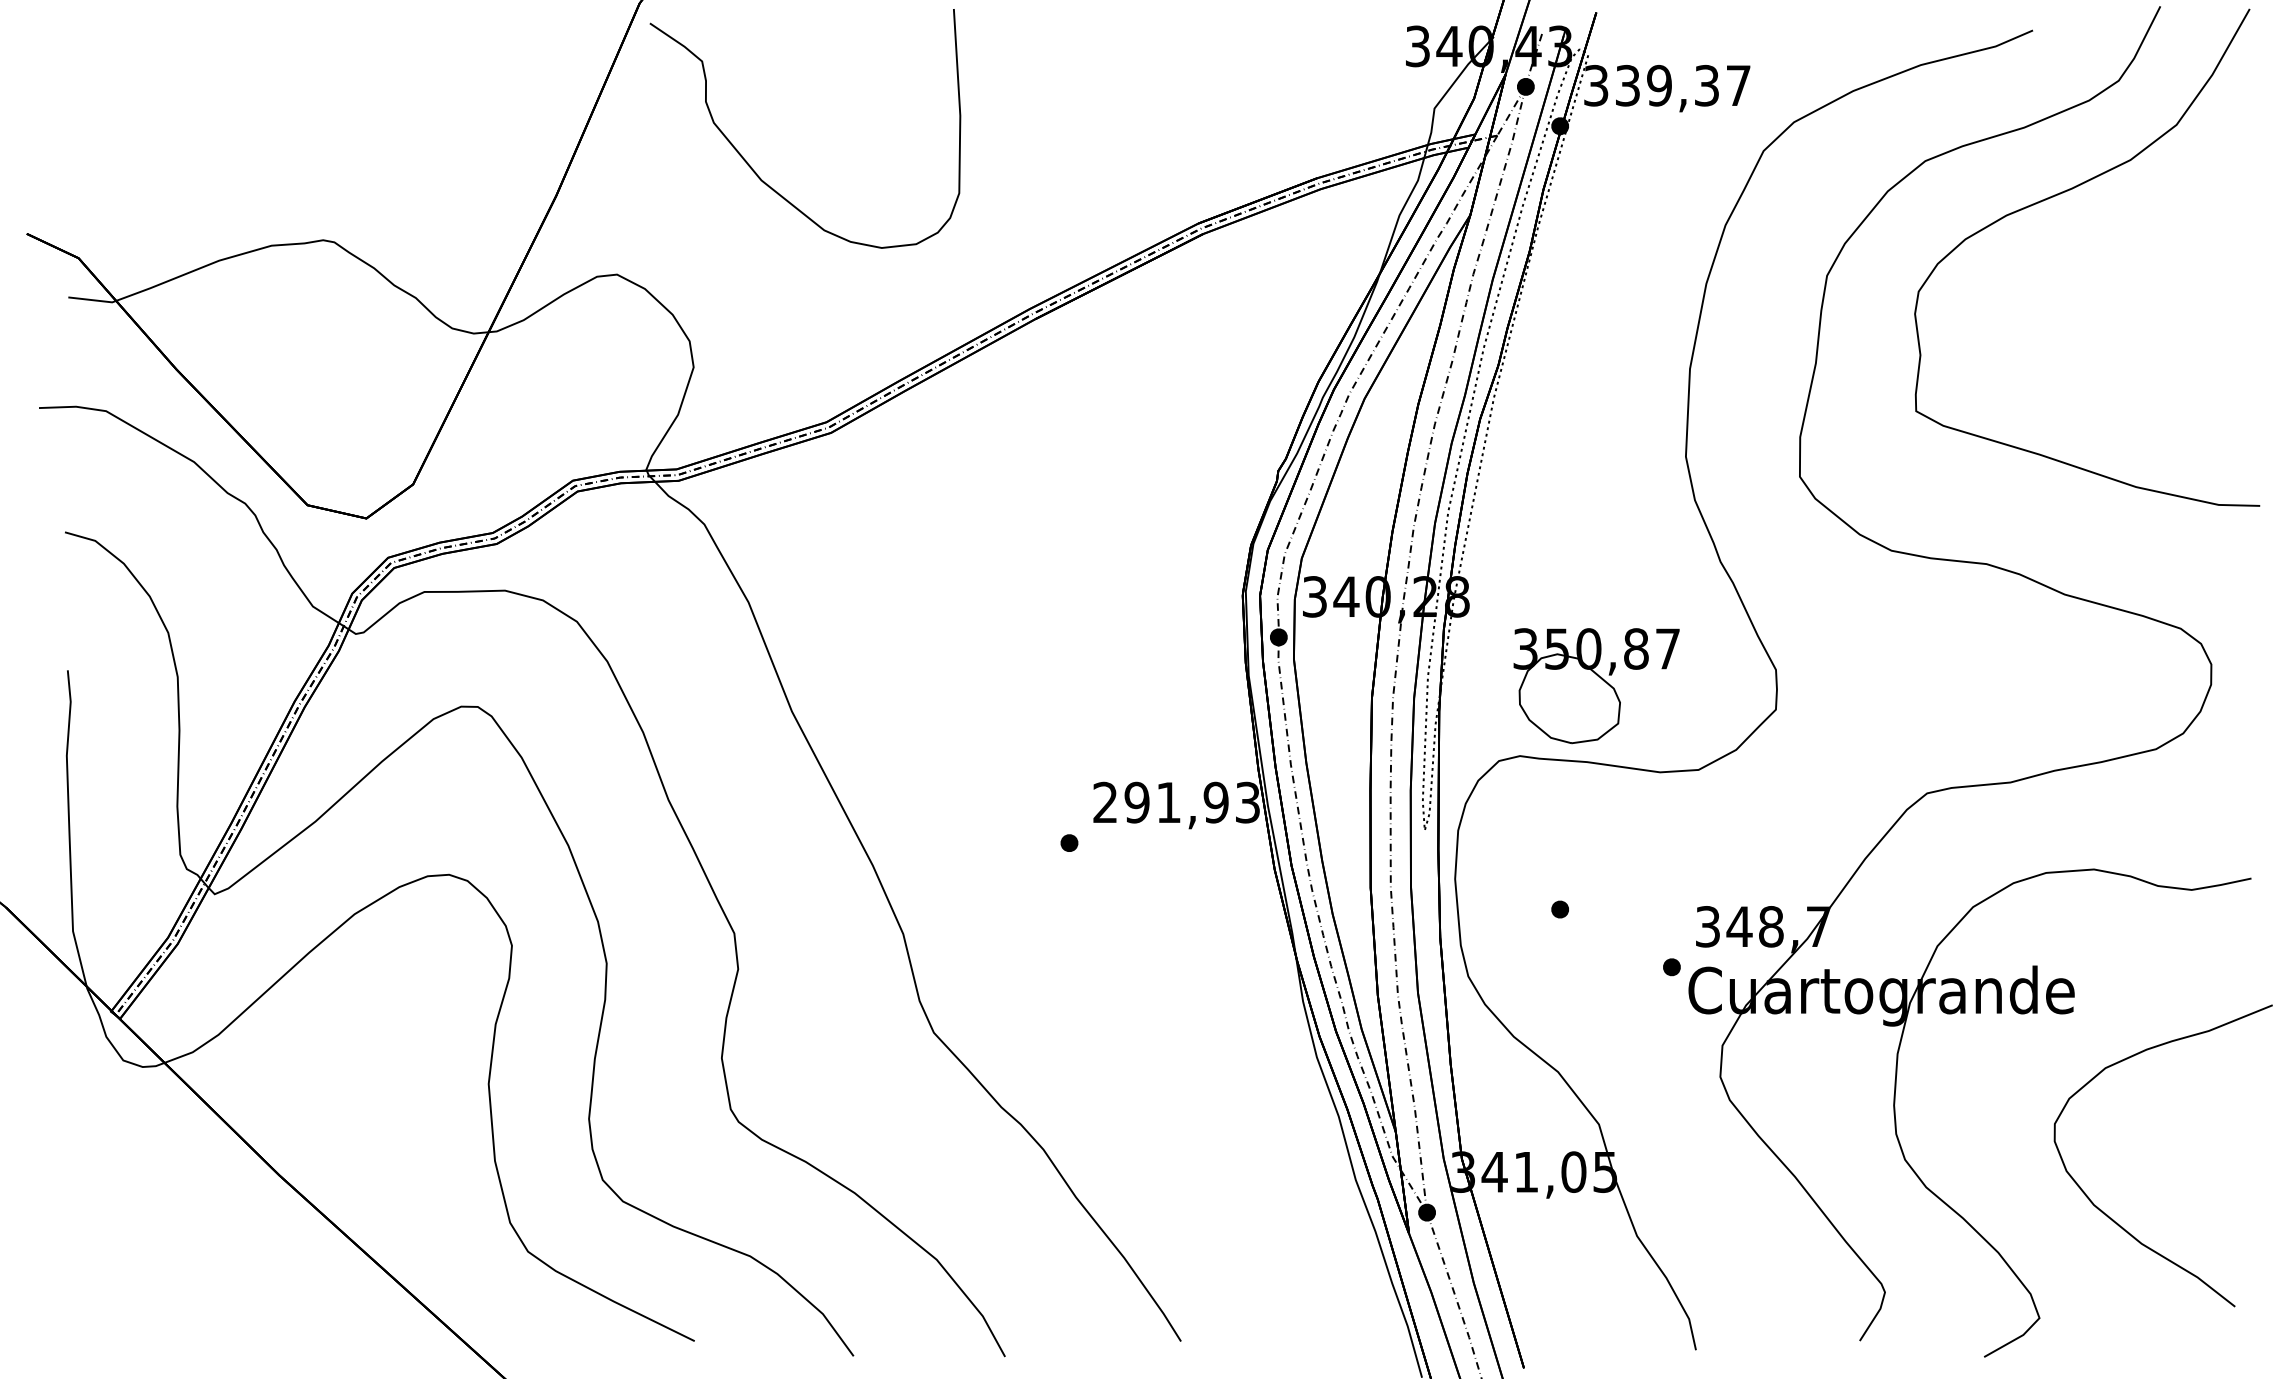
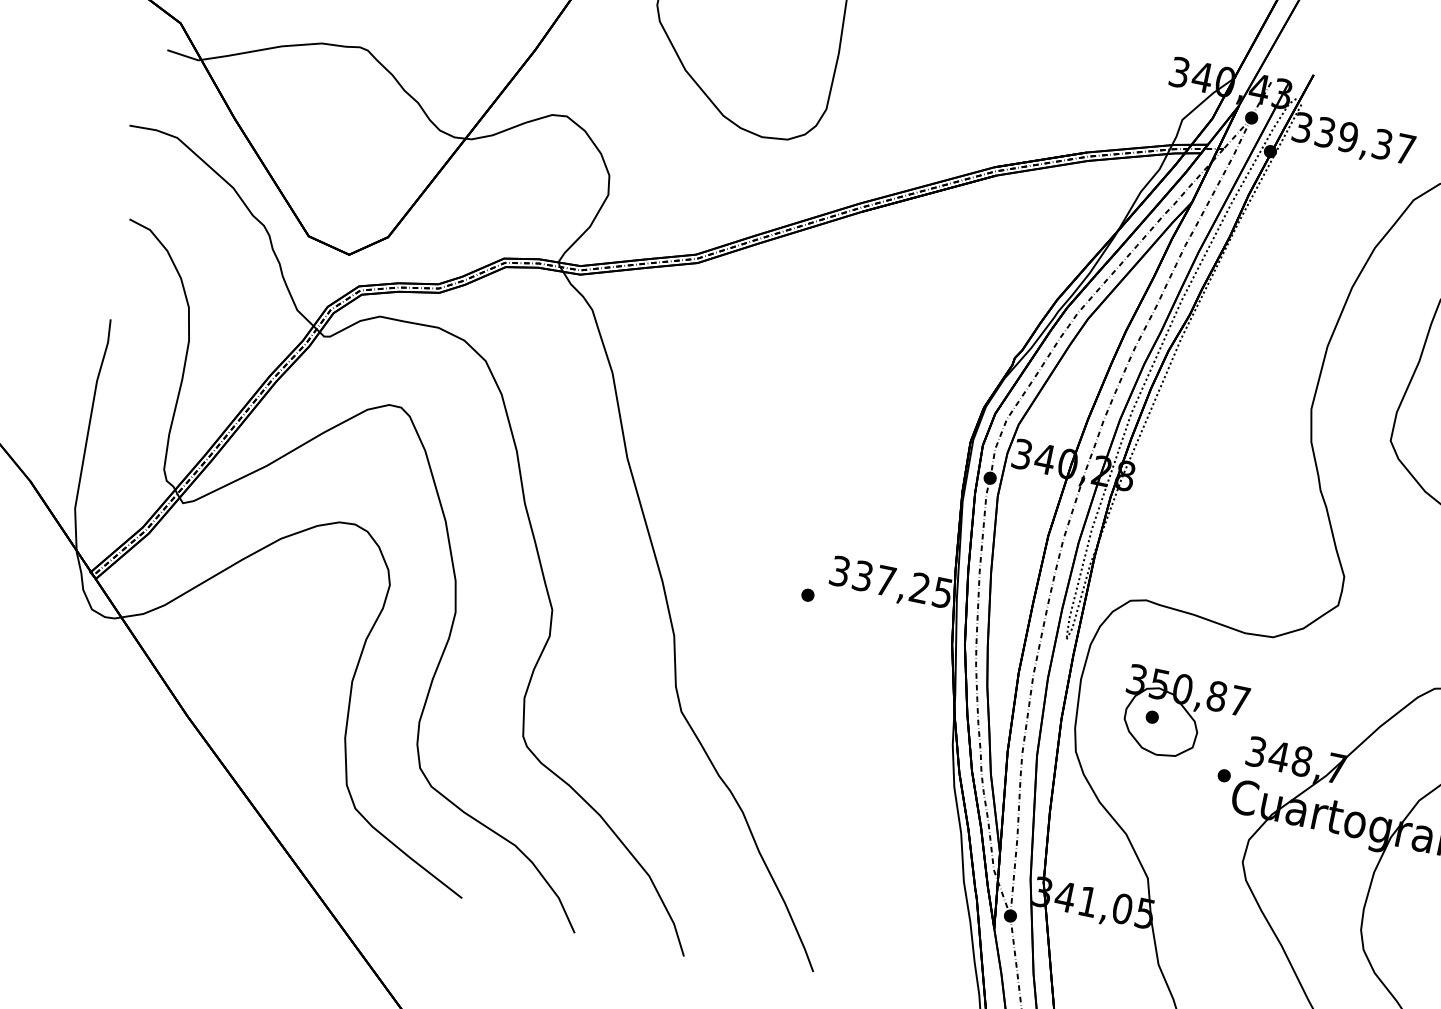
part: (1596, 686) -> (1182, 717), moved
text: (1176, 802) -> (891, 582), 291,93 -> 337,25

